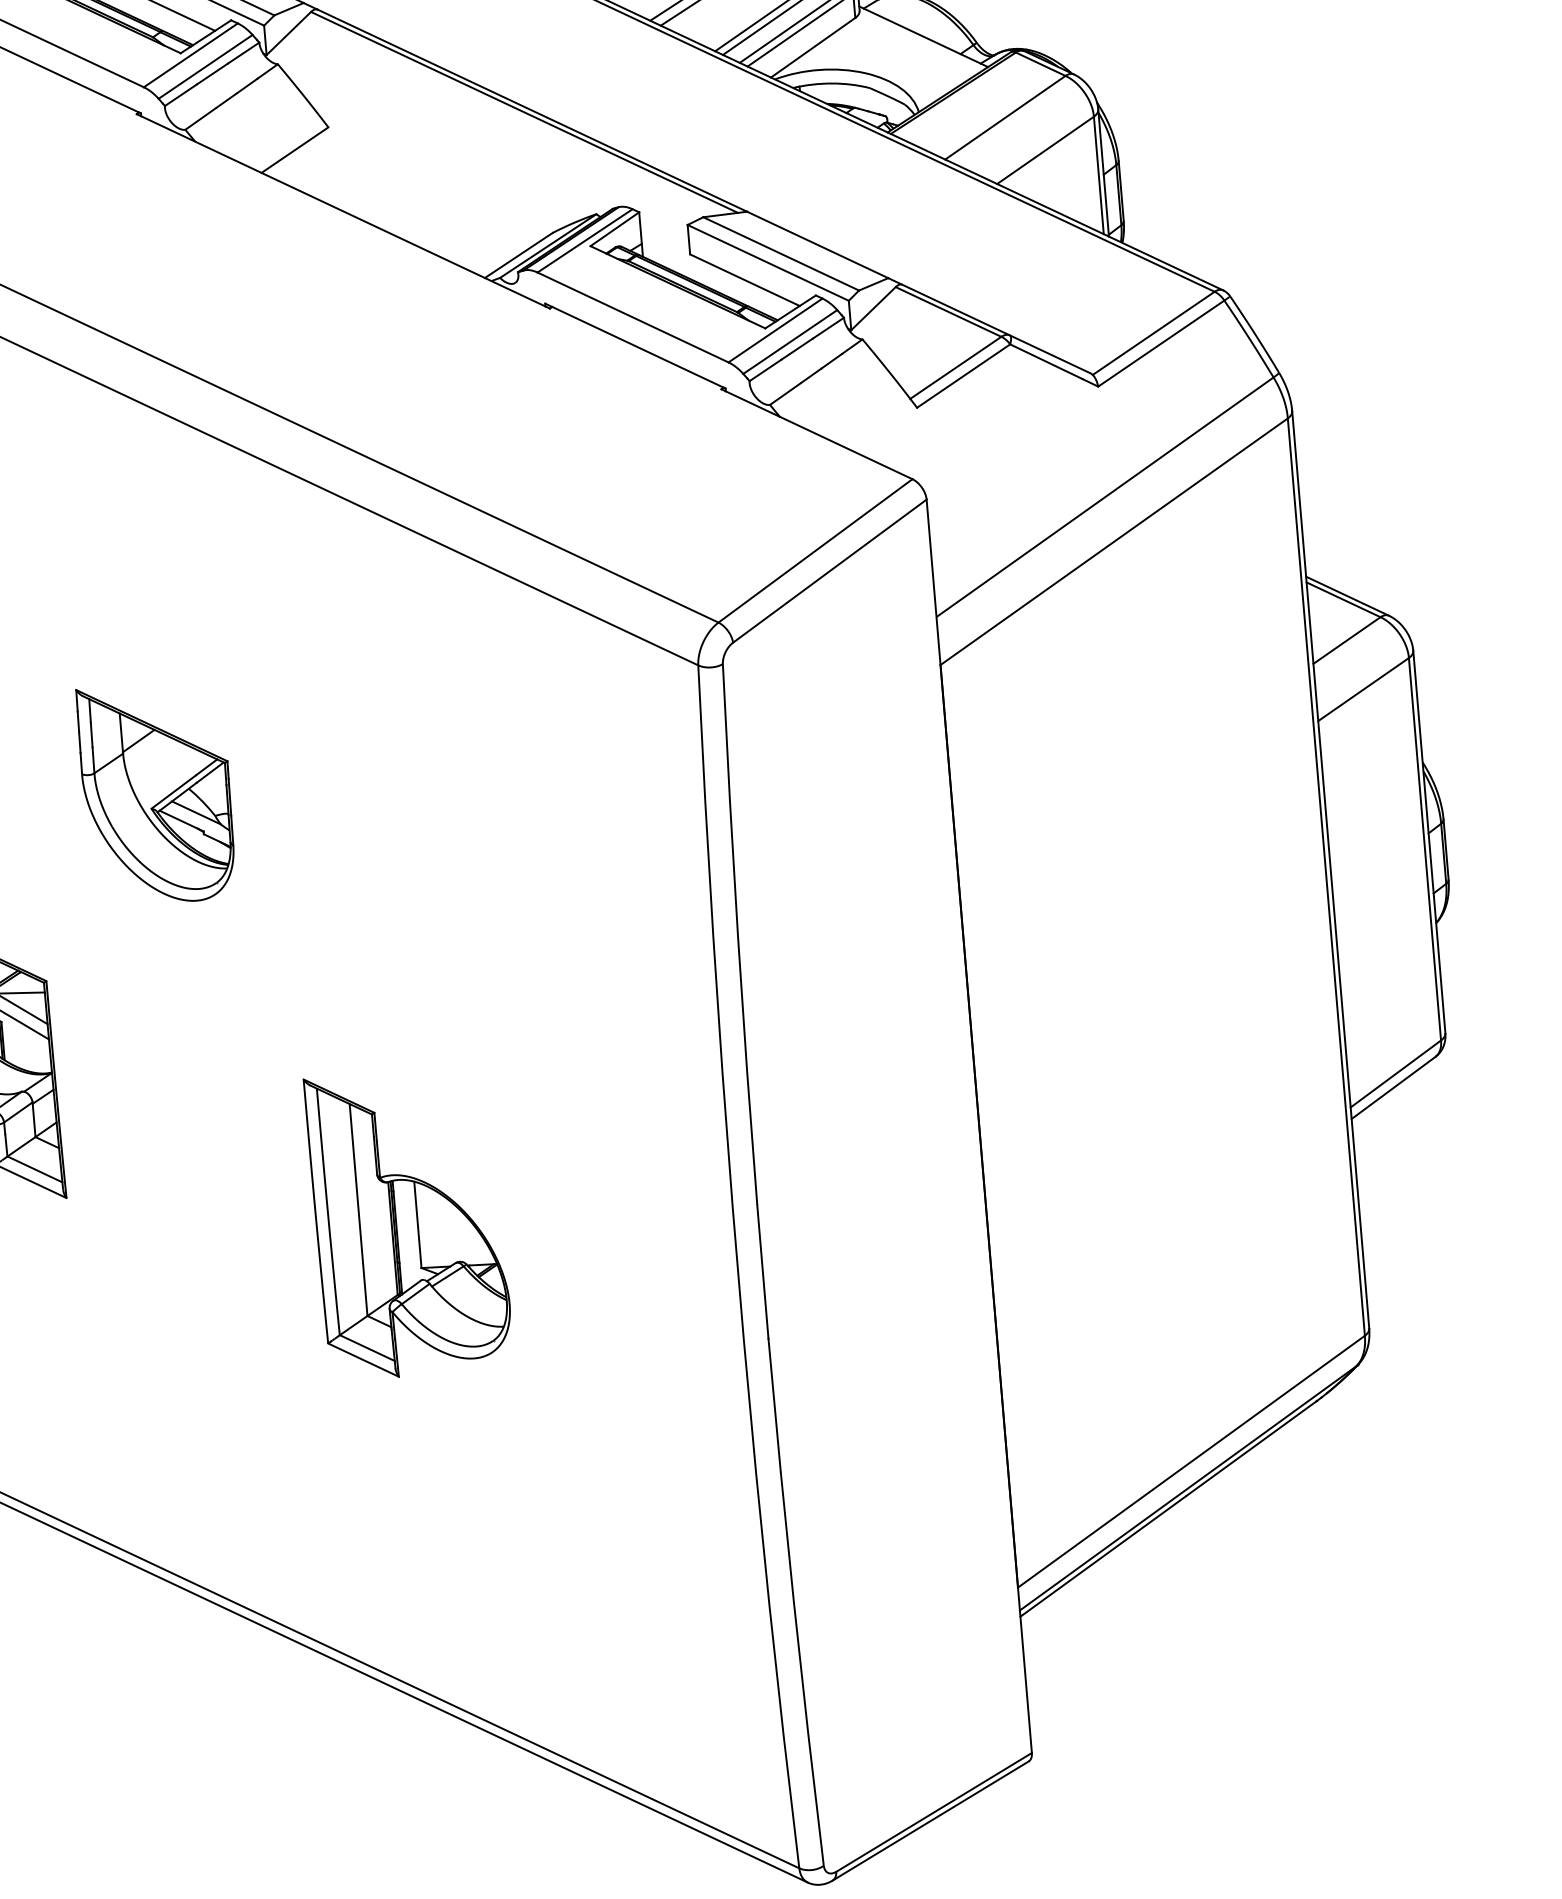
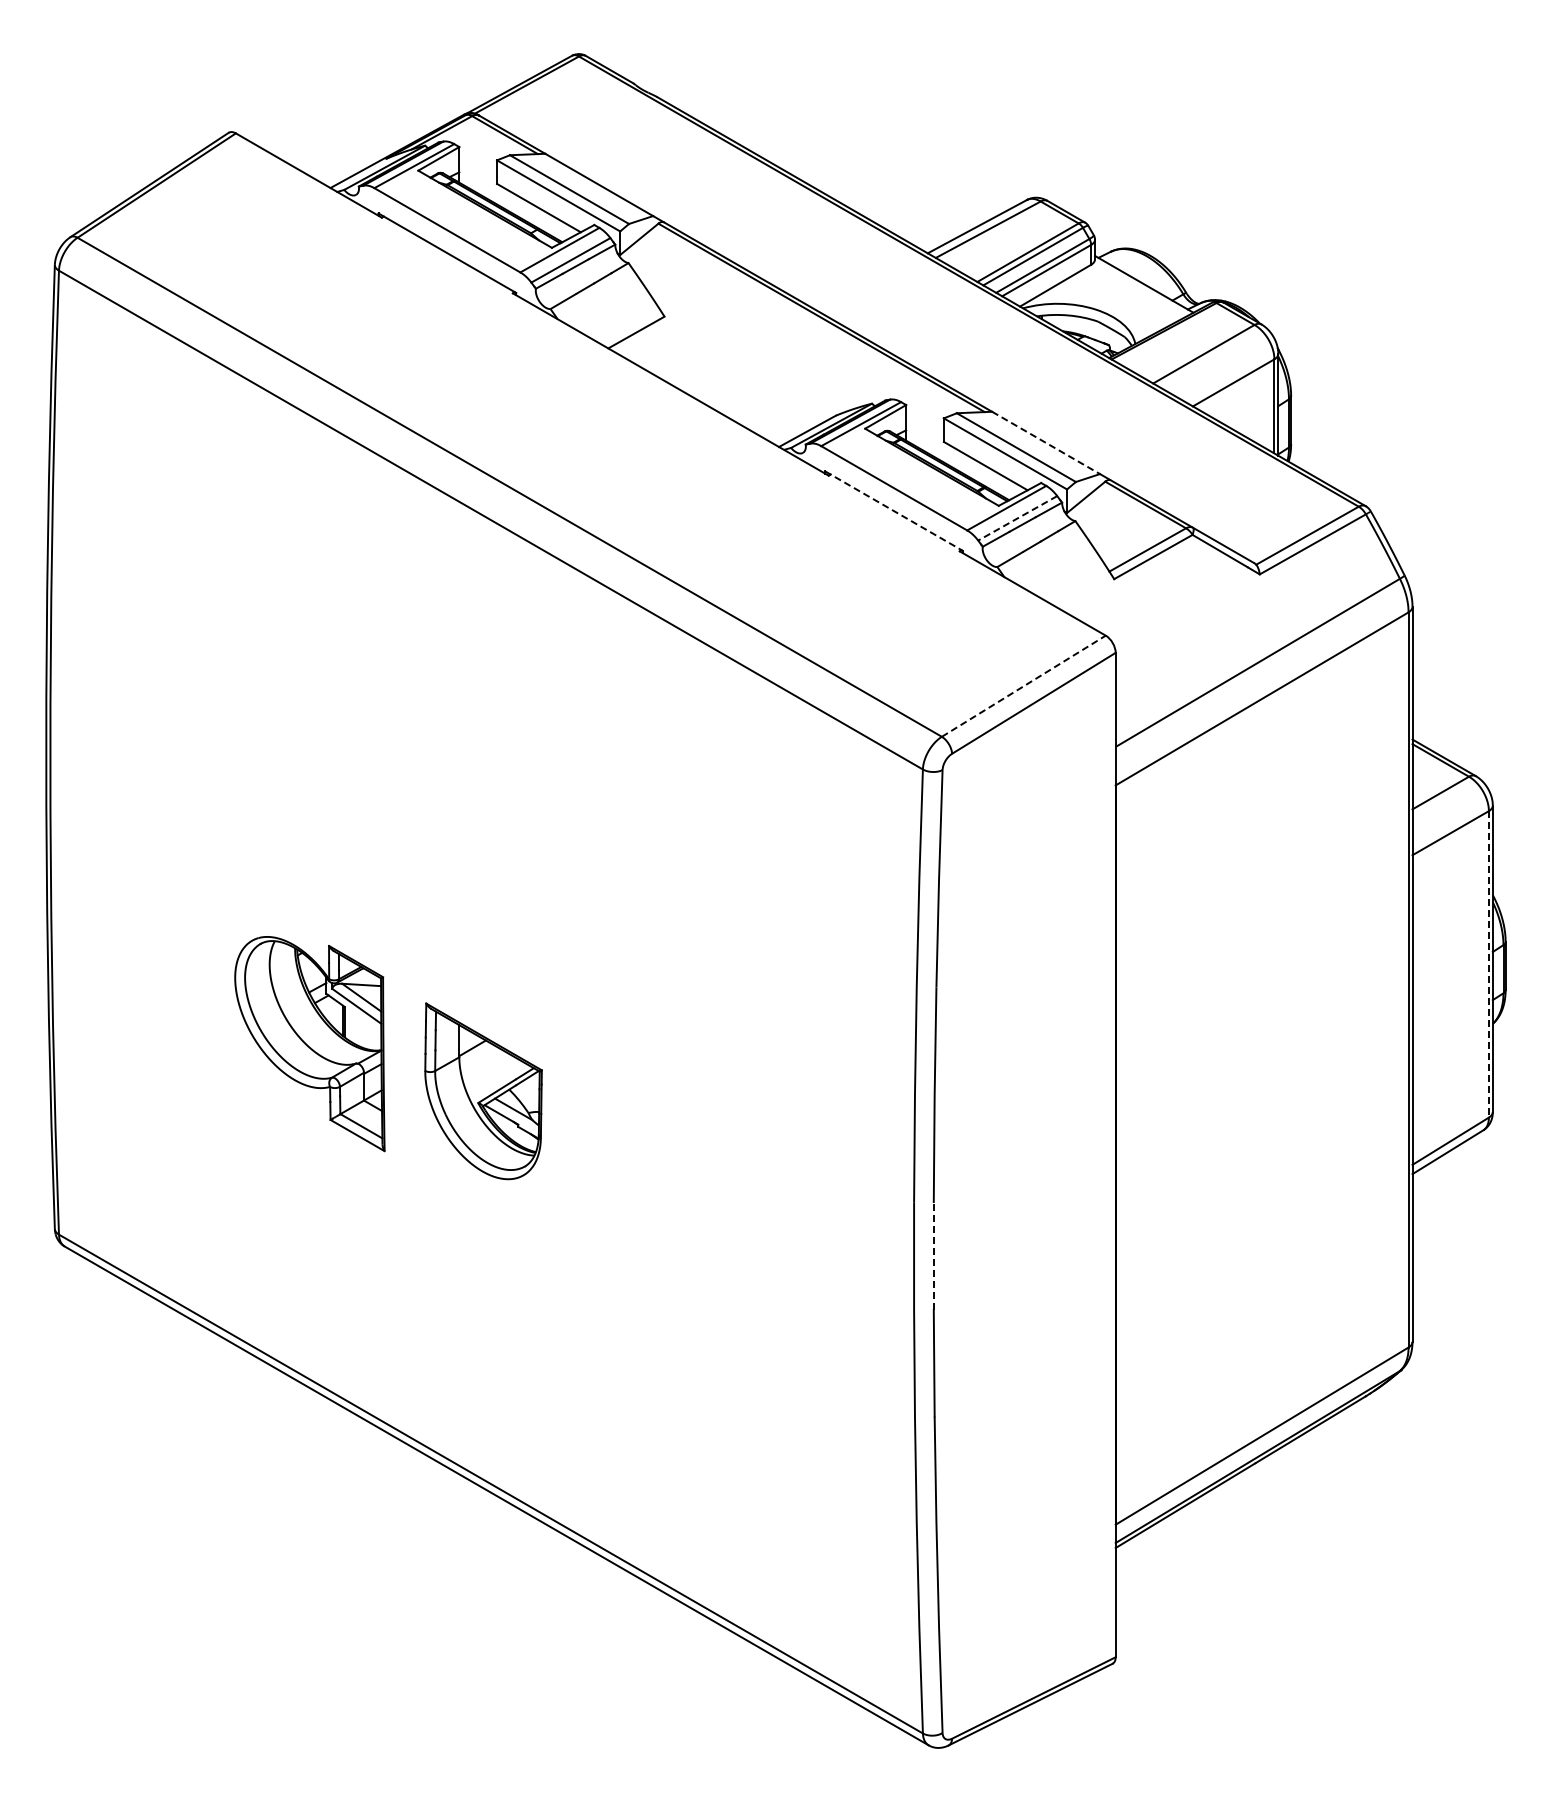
line: (818, 245) -> (1046, 443), solid -> dashed
line: (790, 342) -> (1017, 518), solid -> dashed
line: (635, 346) -> (894, 511), solid -> dashed
line: (816, 549) -> (1024, 685), solid -> dashed
part: (156, 793) -> (483, 1091), moved
line: (1424, 849) -> (1488, 964), solid -> dashed
part: (409, 1222) -> (655, 1193), removed
line: (762, 1272) -> (933, 1256), solid -> dashed

